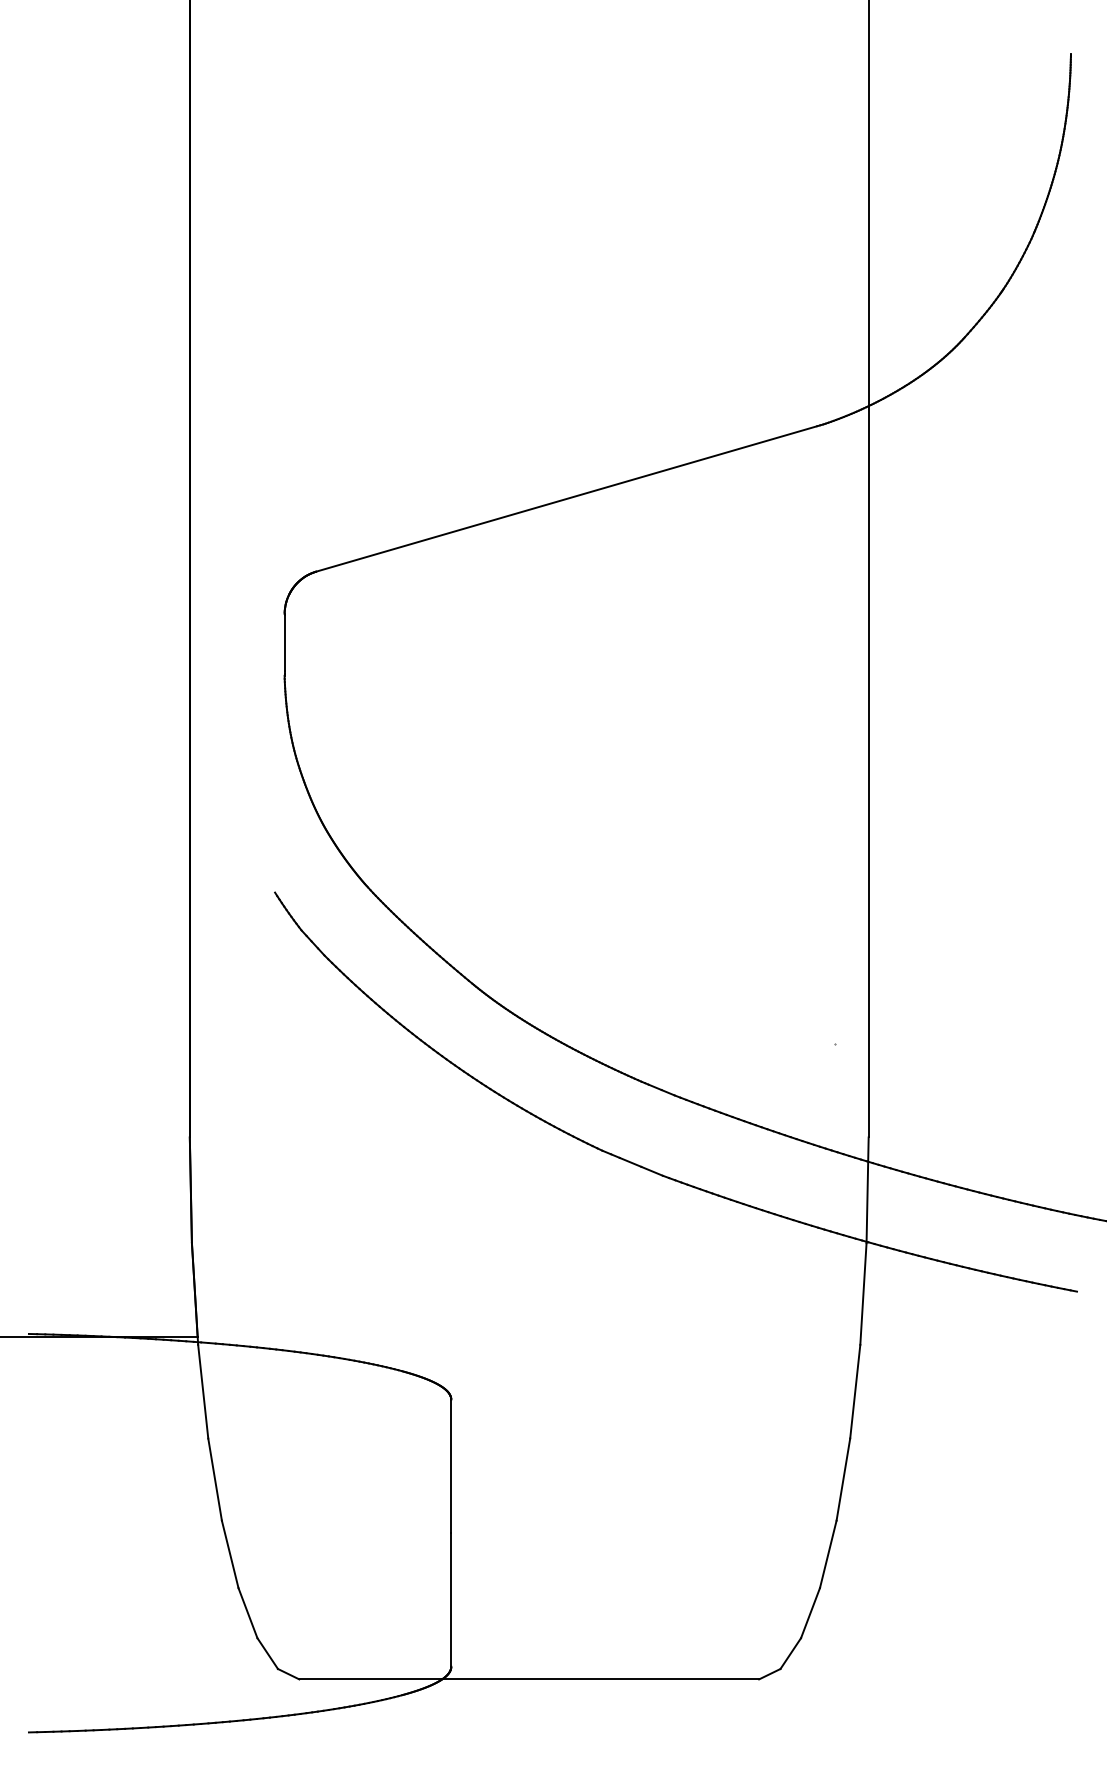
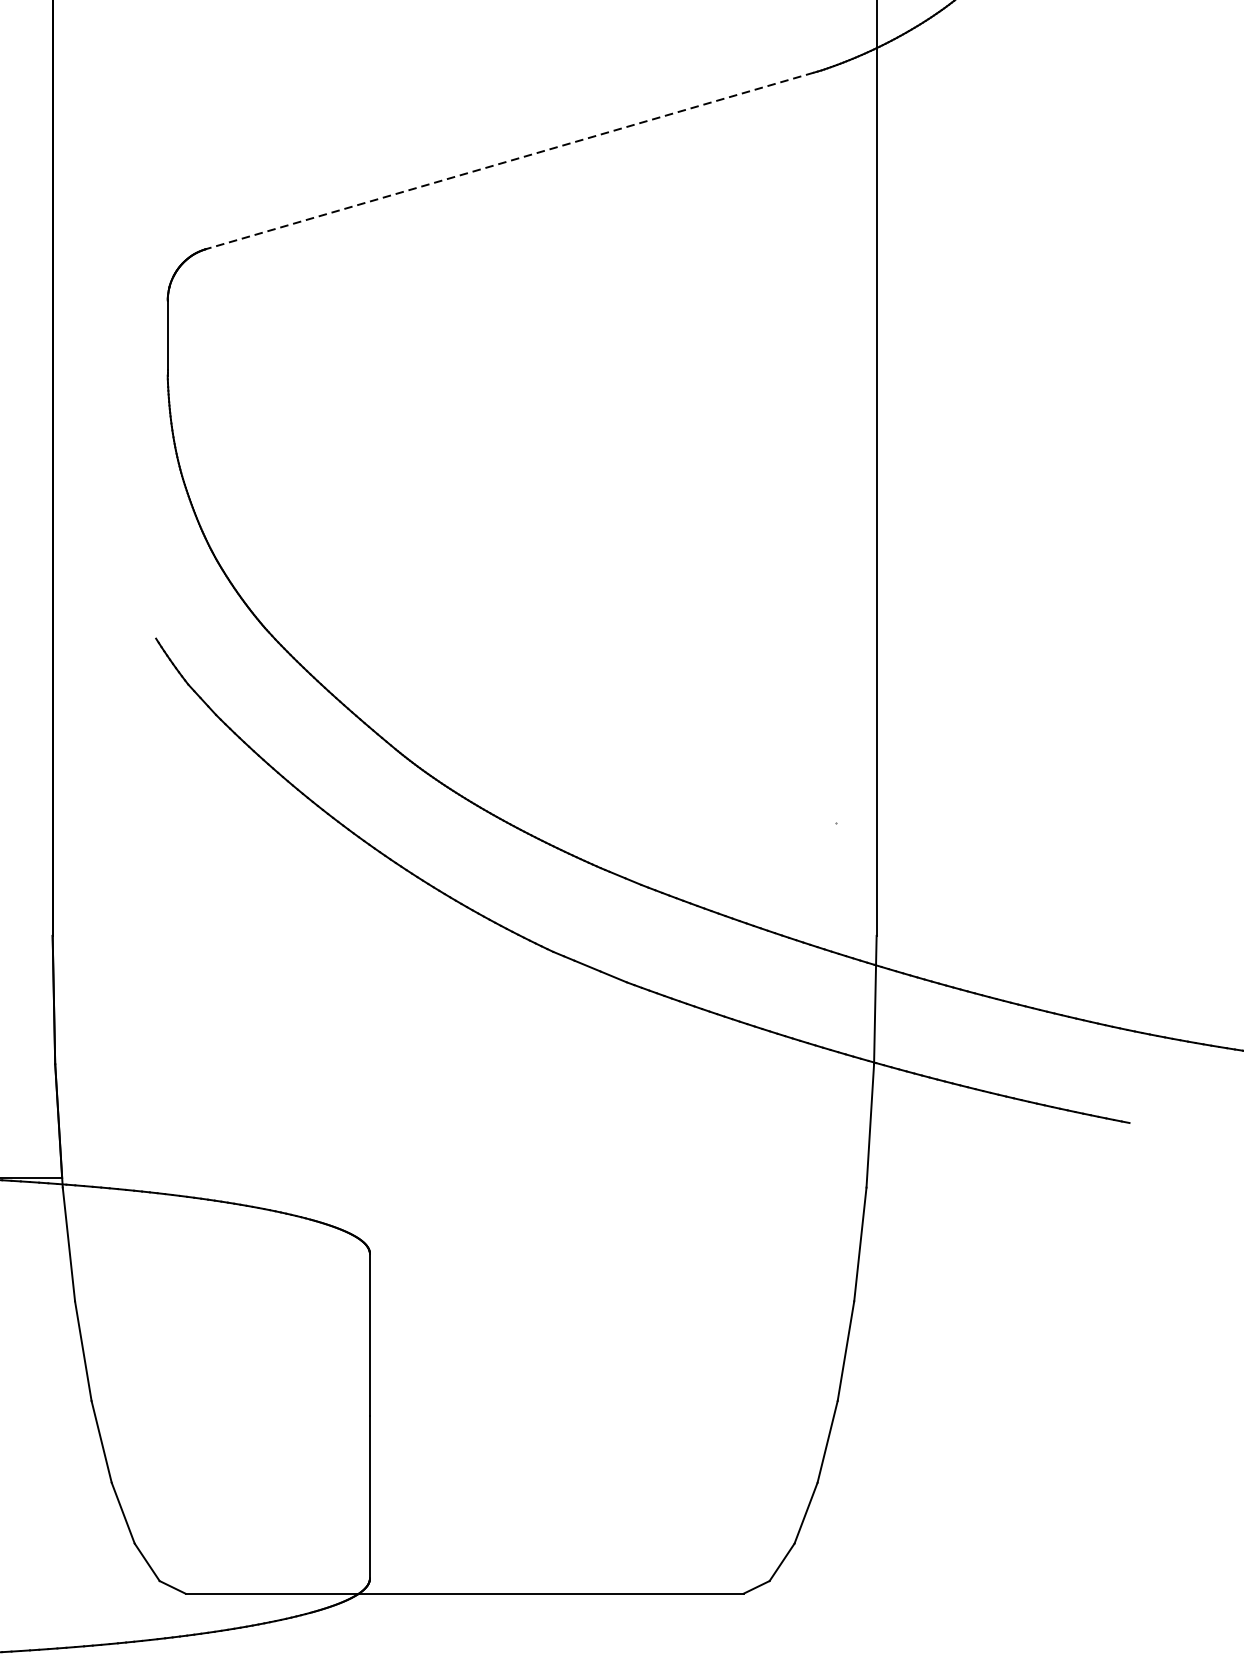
line: (566, 498) -> (509, 160), solid -> dashed

